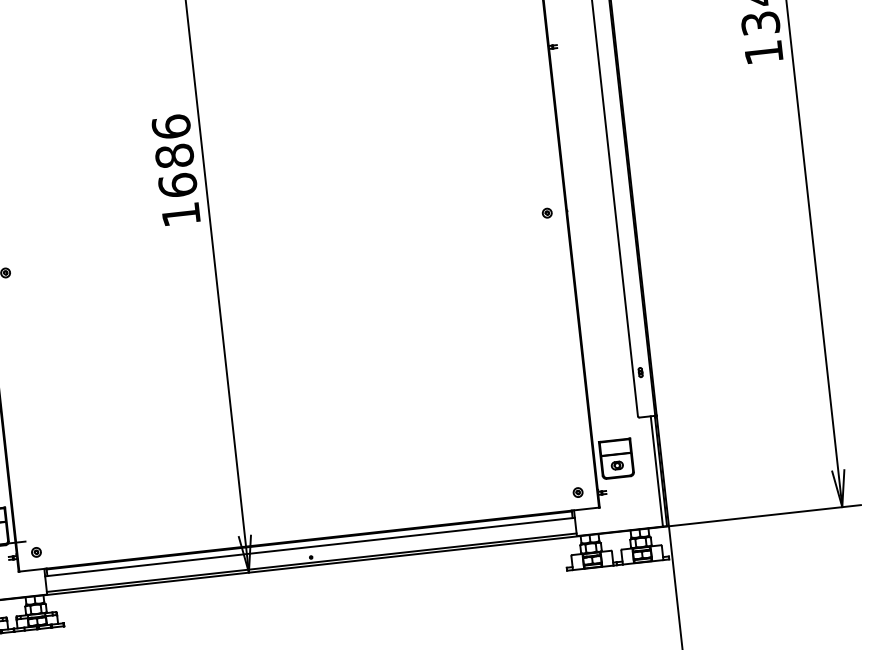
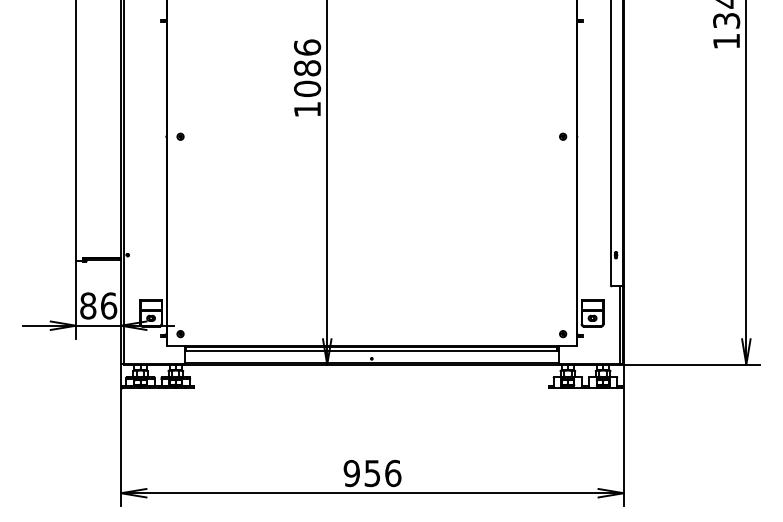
text: (177, 184) -> (307, 88), 1686 -> 1086

